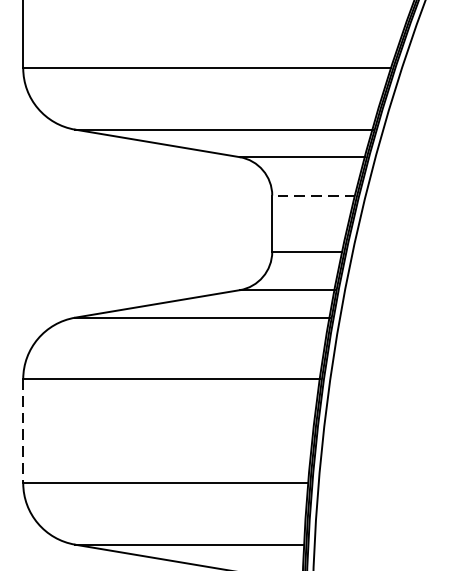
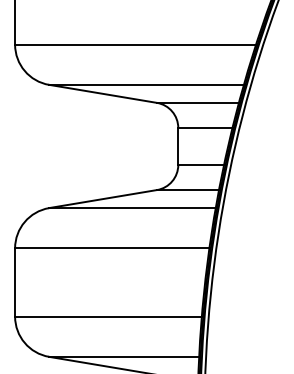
line: (313, 196) -> (205, 128), dashed -> solid
line: (23, 431) -> (15, 282), dashed -> solid

